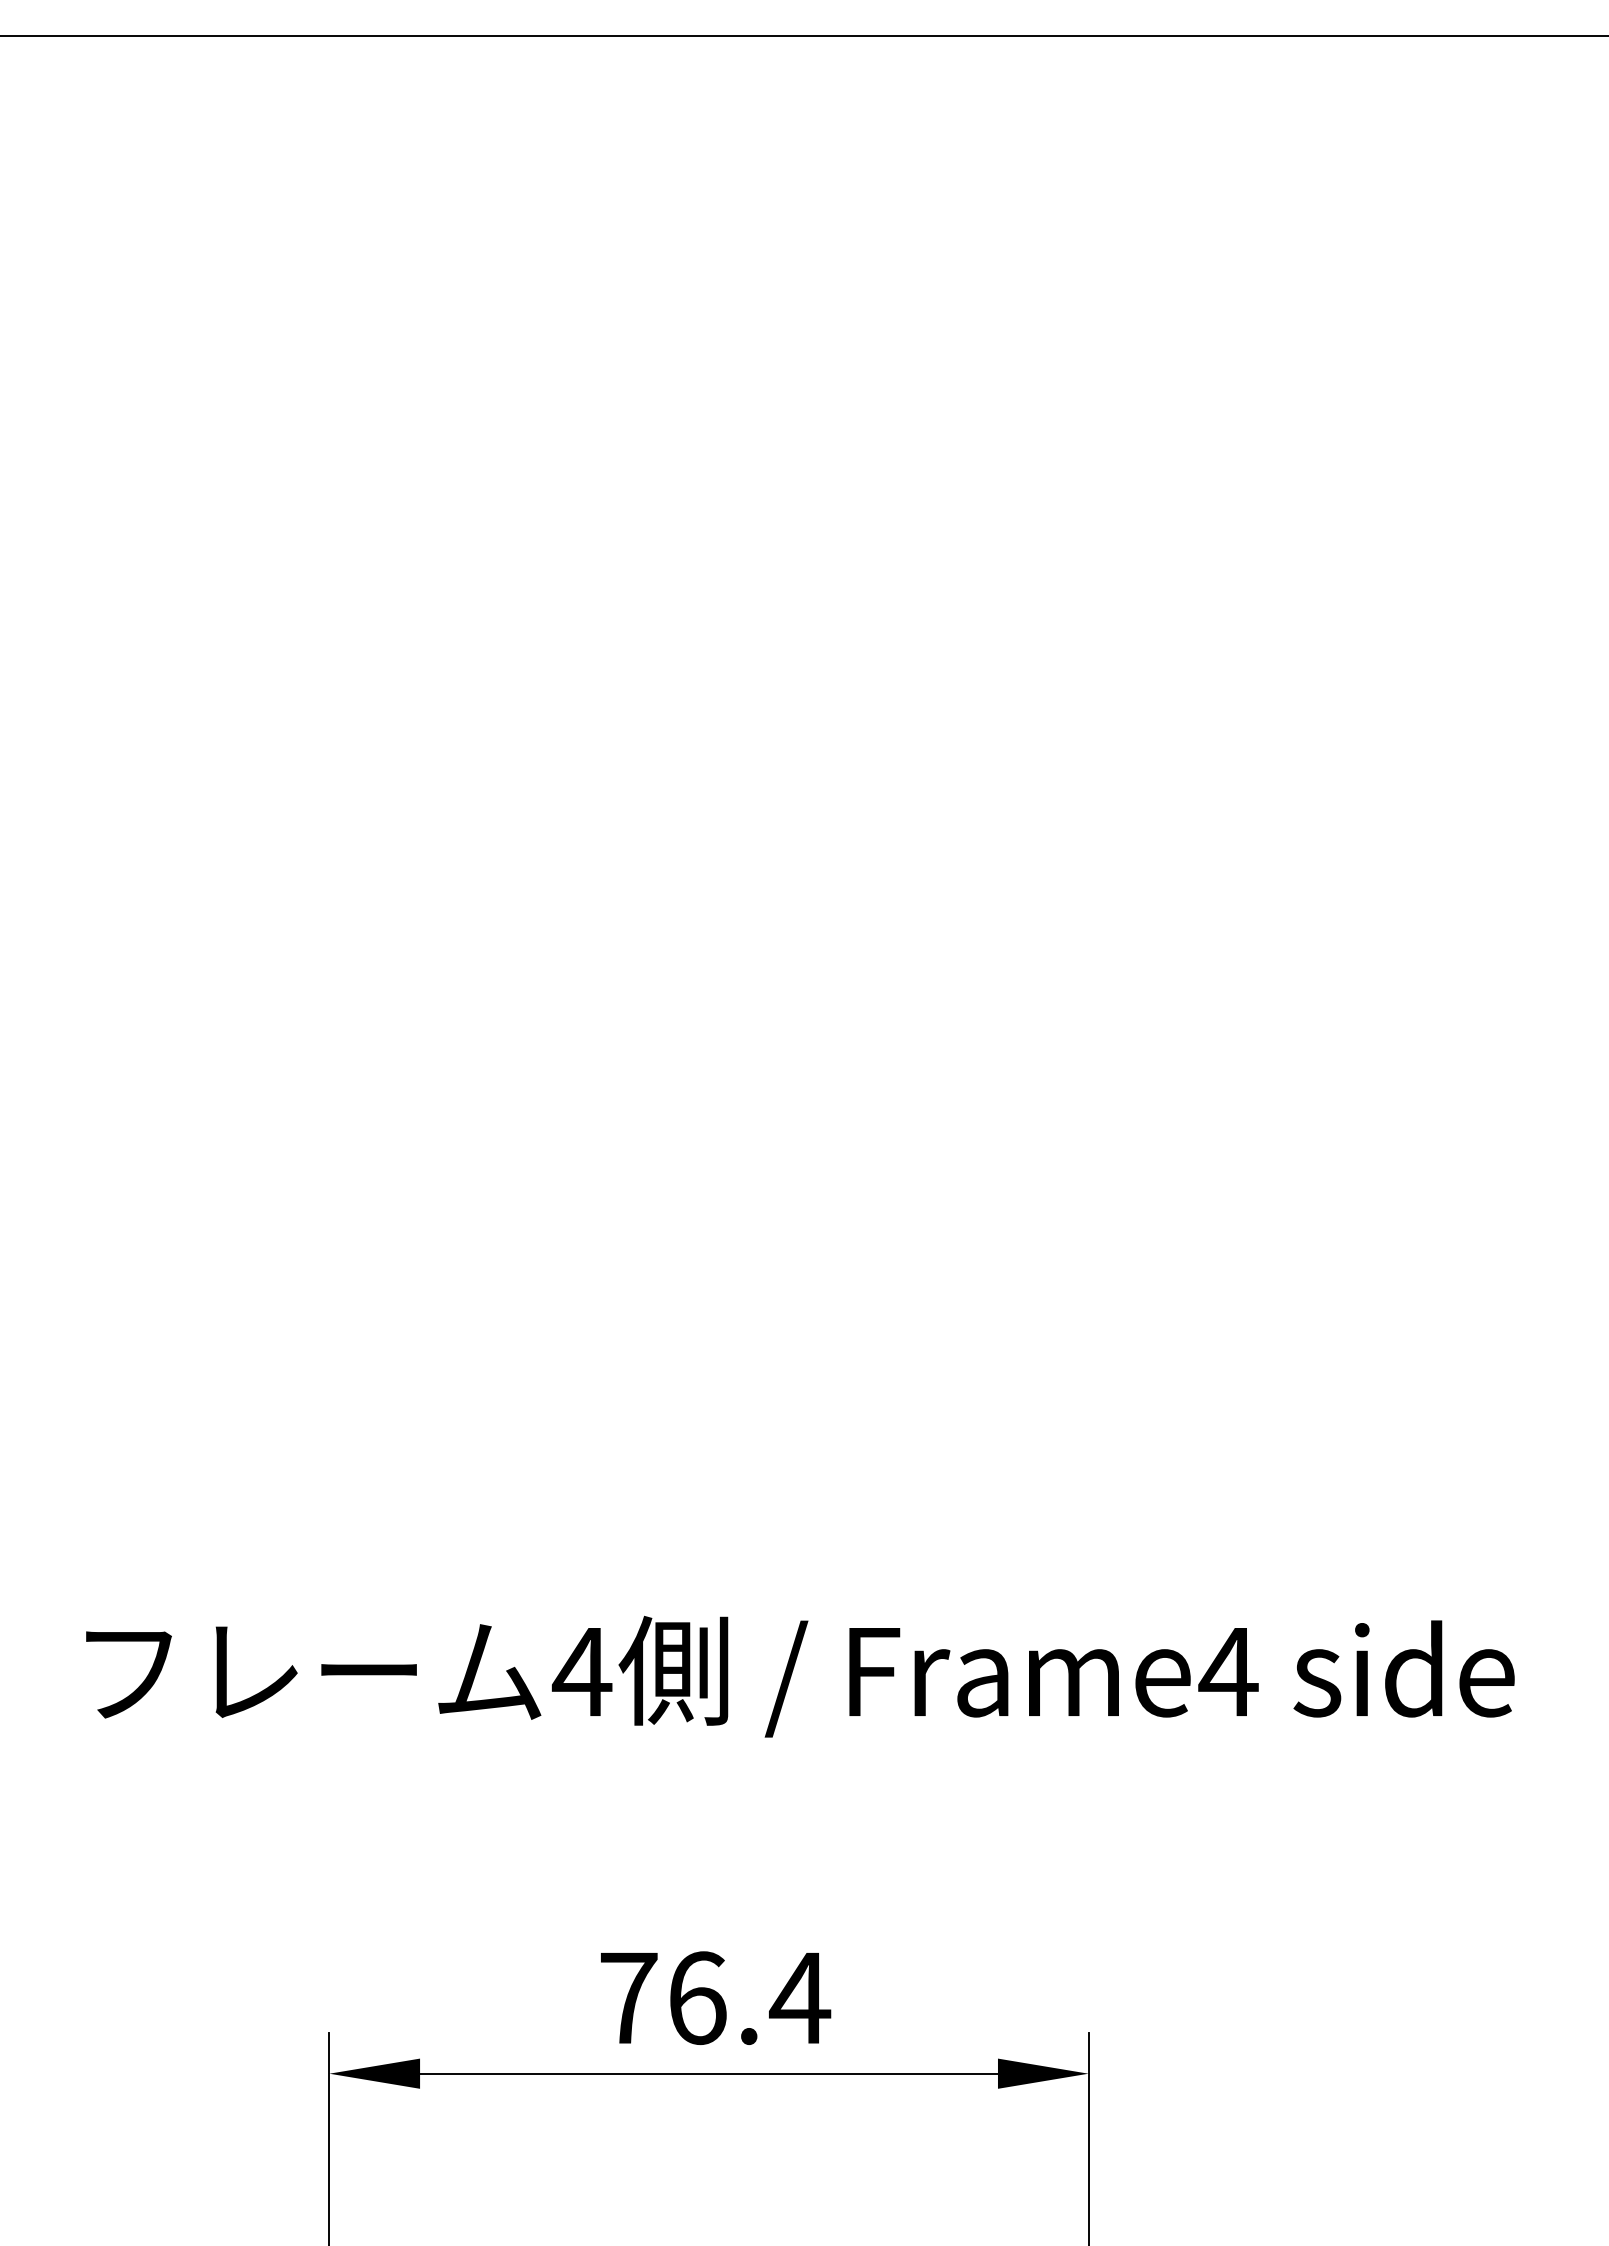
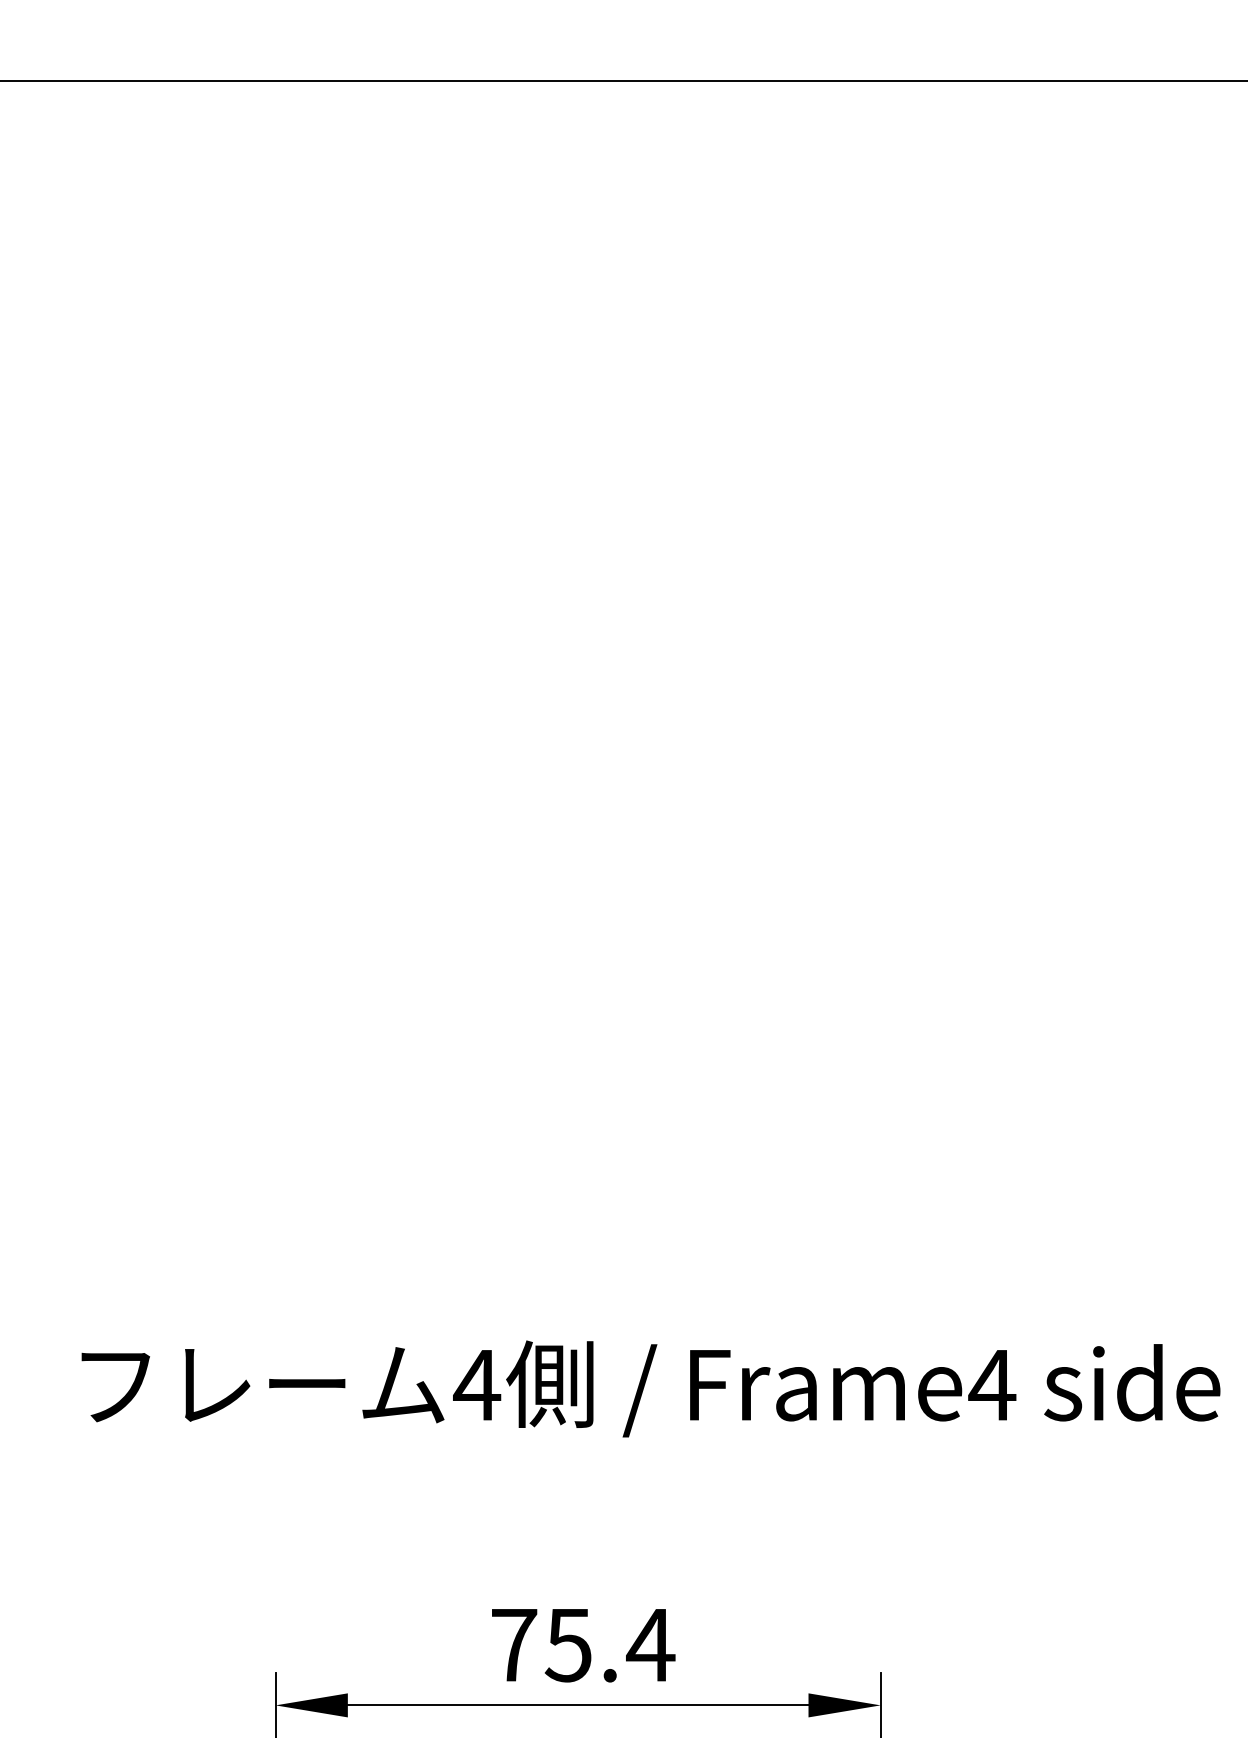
text: (696, 1998) -> (568, 1645), 76.4 -> 75.4

